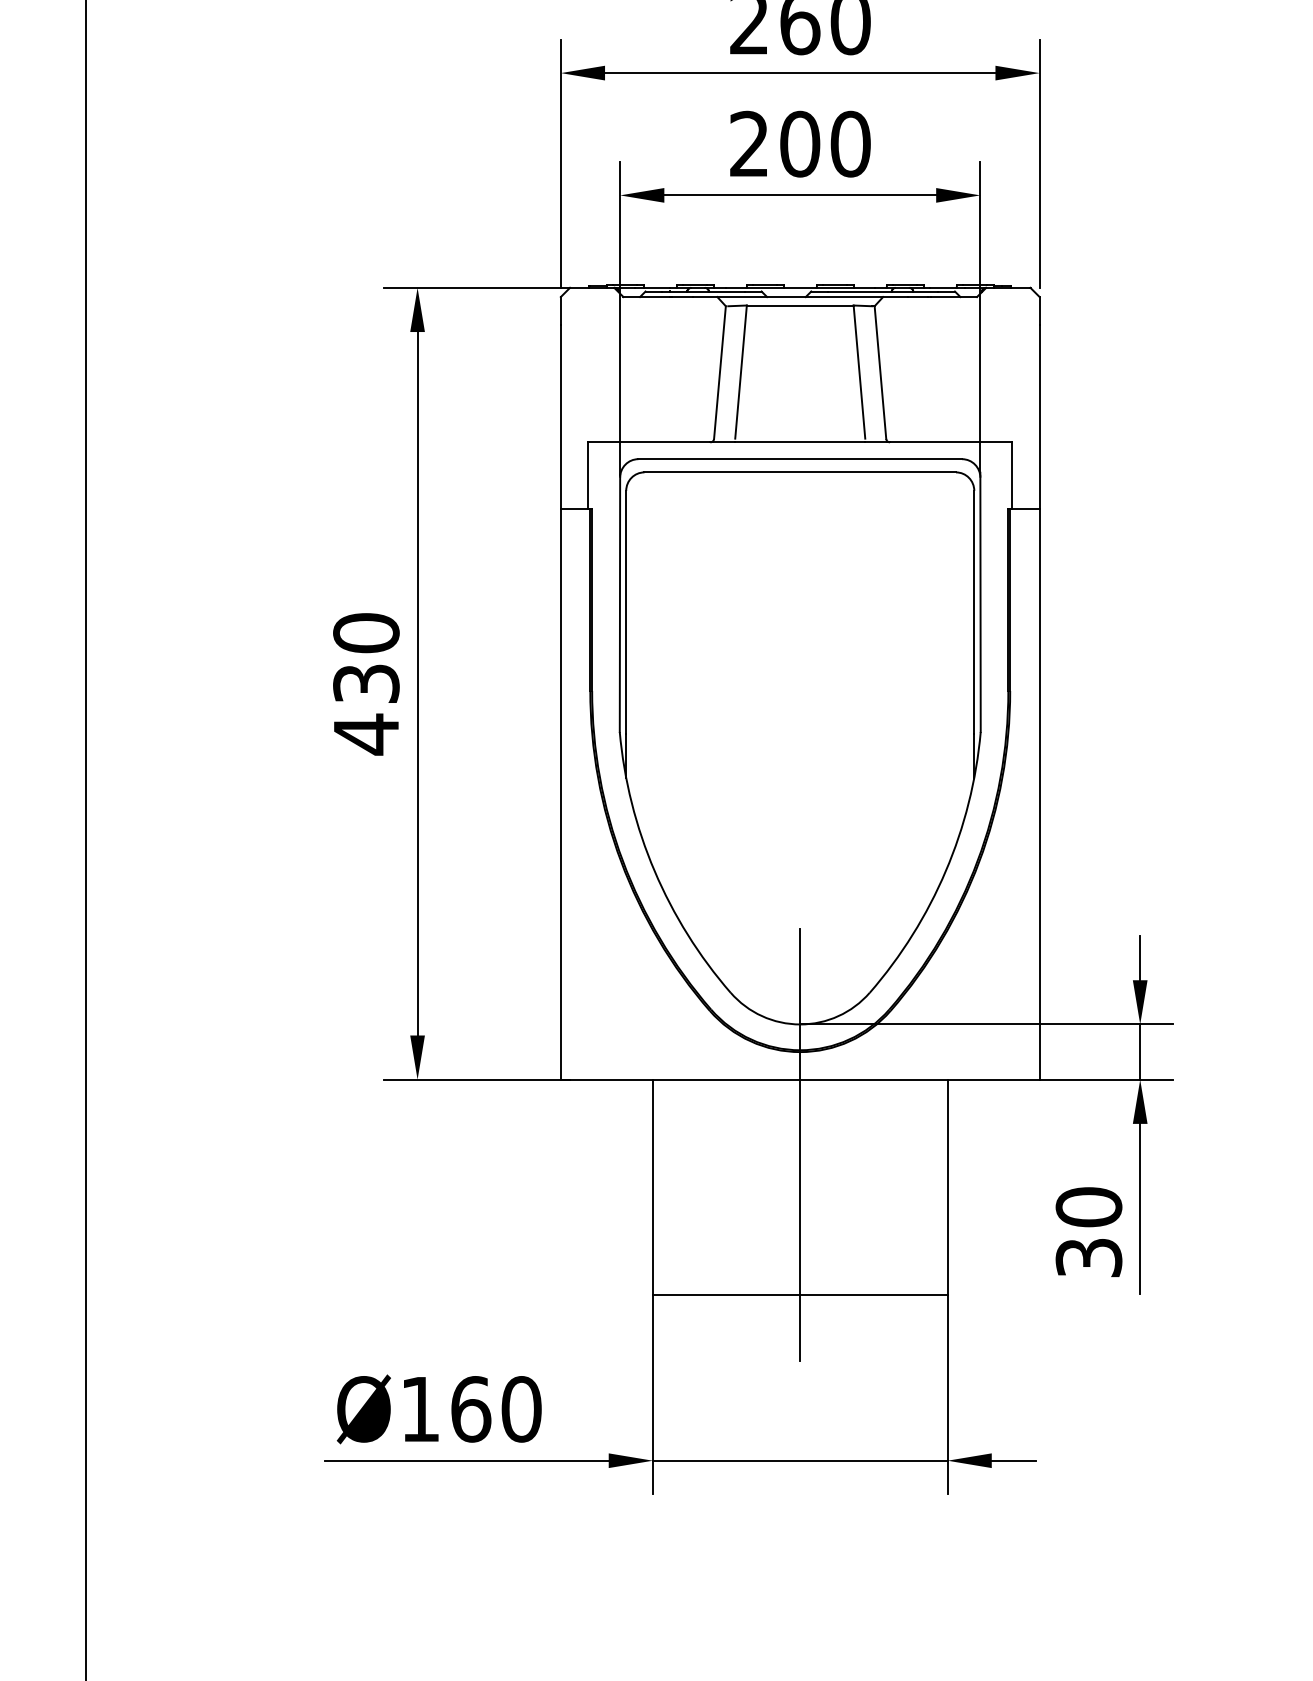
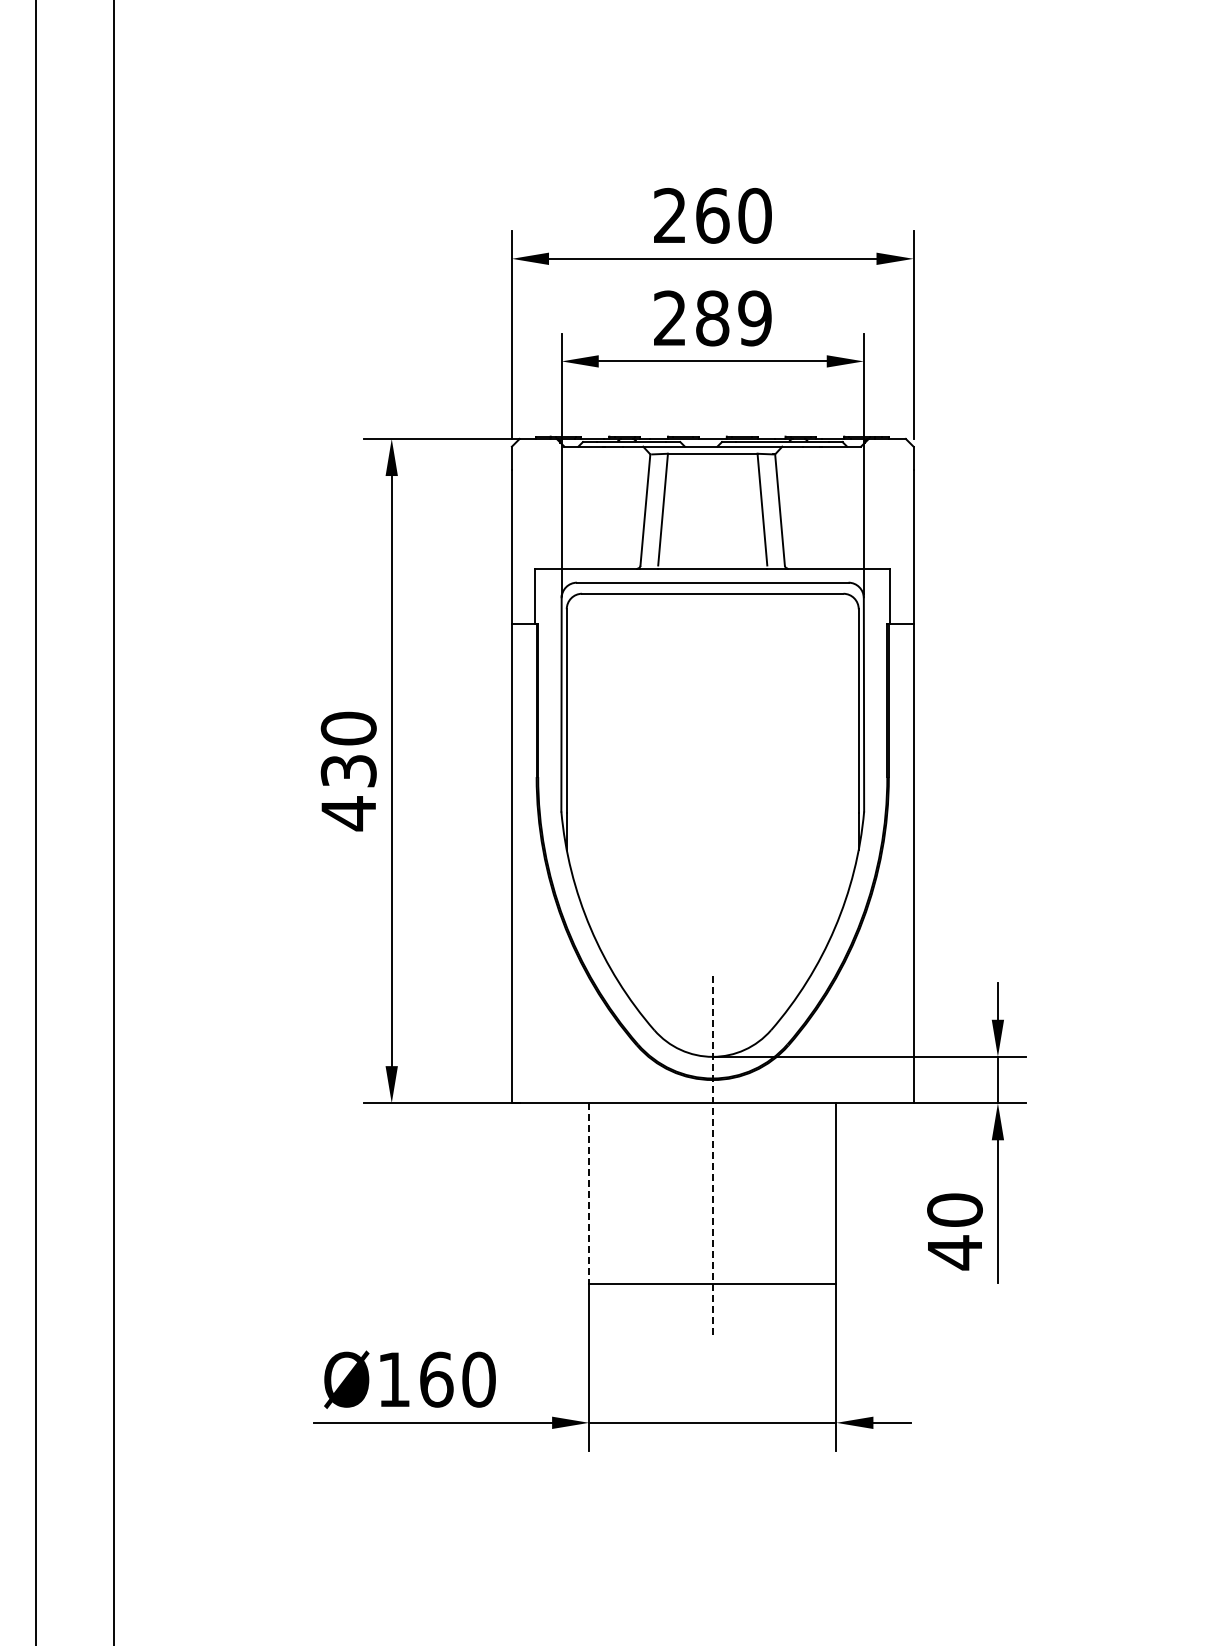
text: (824, 144) -> (733, 318), 200 -> 289
line: (799, 1145) -> (712, 1158), solid -> dashed
line: (653, 1188) -> (589, 1194), solid -> dashed
text: (1088, 1257) -> (954, 1252), 30 -> 40

